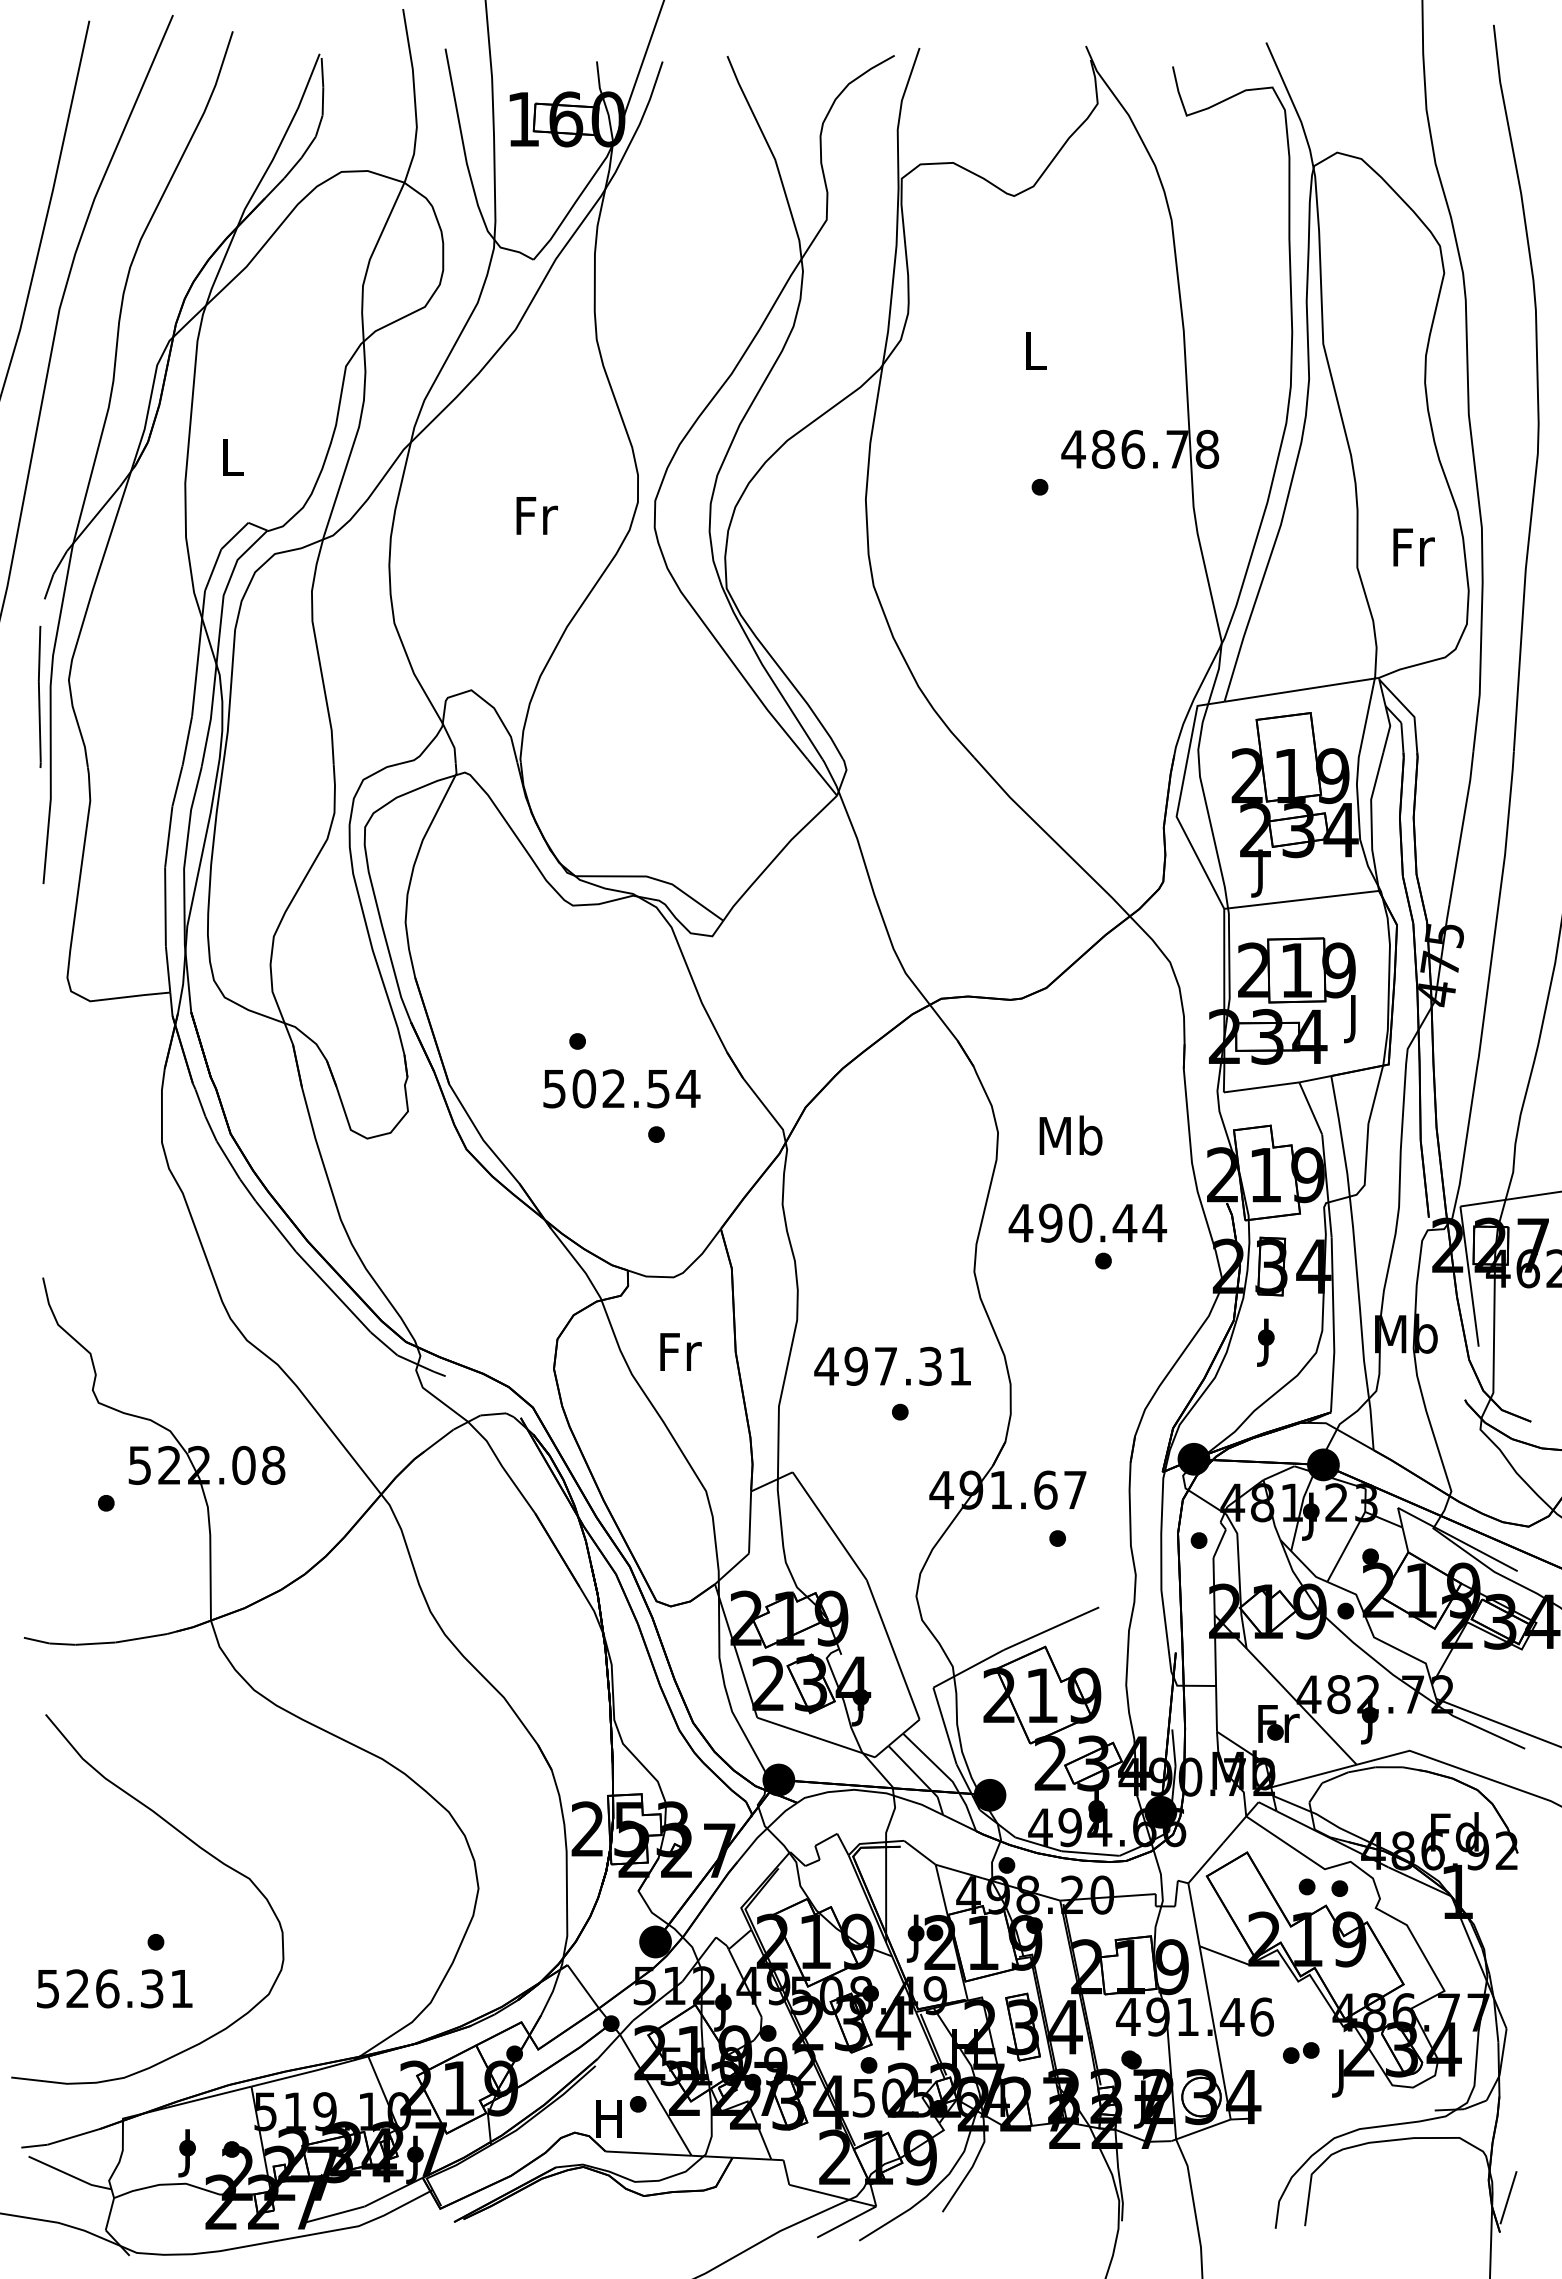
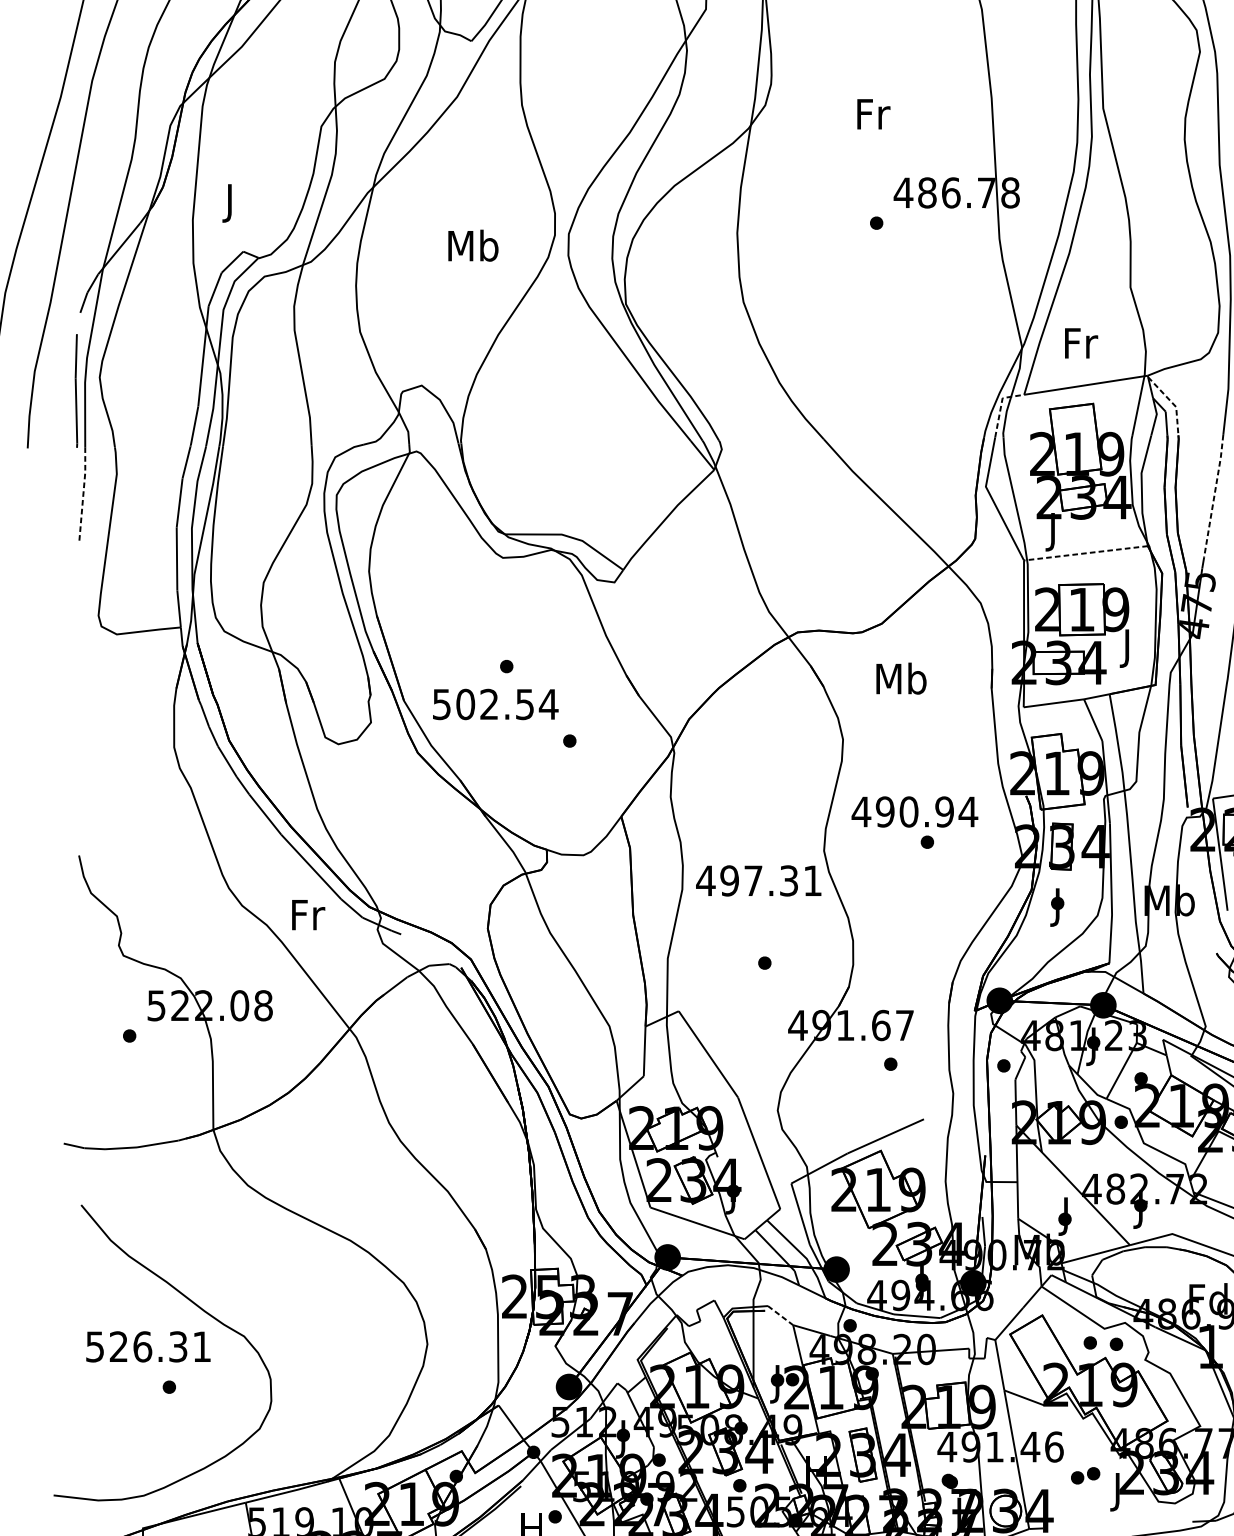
text: (1036, 350) -> (873, 113), L -> Fr
text: (232, 462) -> (230, 203), L -> J
text: (535, 515) -> (473, 245), Fr -> Mb
text: (1413, 547) -> (1081, 343), moved
line: (1409, 712) -> (1172, 403), solid -> dashed
line: (1195, 716) -> (1001, 406), solid -> dashed
line: (48, 825) -> (83, 493), solid -> dashed
line: (1462, 828) -> (1214, 496), solid -> dashed
line: (1301, 899) -> (1085, 553), solid -> dashed
text: (621, 1088) -> (495, 704), moved
text: (1070, 1135) -> (901, 678), moved
text: (1124, 1222) -> (944, 811), 490.44 -> 490.94
text: (680, 1351) -> (308, 914), moved
text: (892, 1365) -> (758, 880), moved
text: (1278, 1729) -> (1067, 1217), Fr -> J
line: (919, 1852) -> (780, 1315), solid -> dashed
text: (114, 1988) -> (148, 1346), moved

